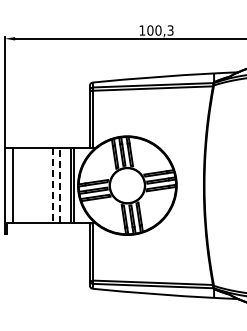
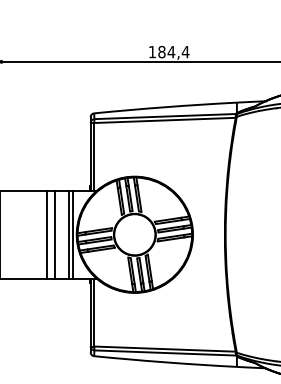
text: (160, 30) -> (173, 52), 100,3 -> 184,4
line: (59, 185) -> (54, 234), dashed -> solid
line: (52, 186) -> (46, 235), dashed -> solid

